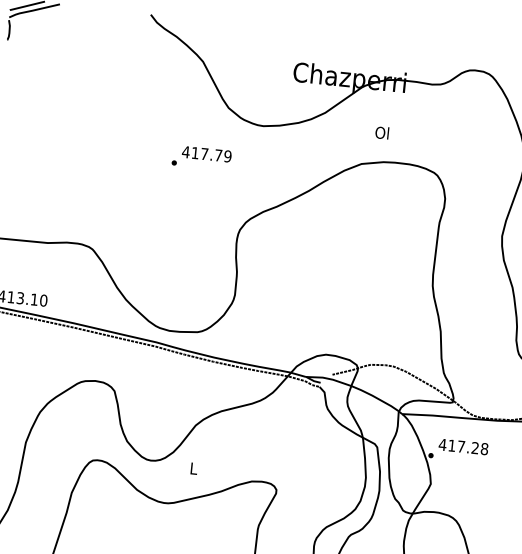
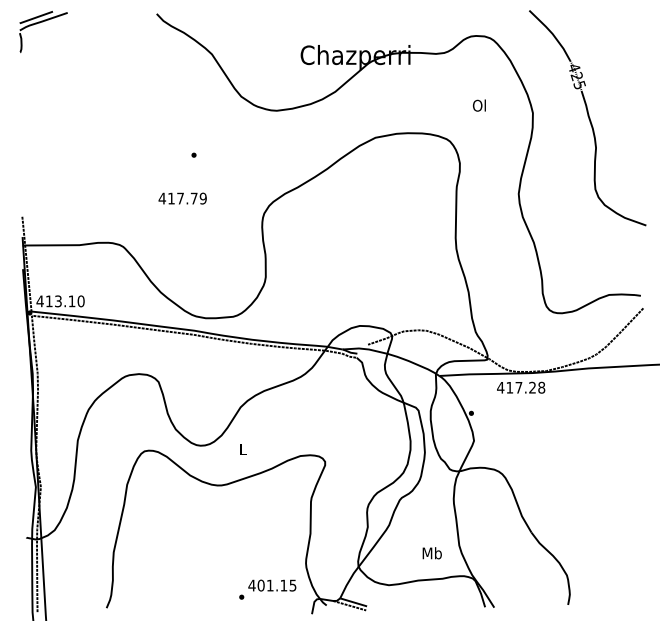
text: (382, 132) -> (479, 105), moved
text: (206, 154) -> (182, 198), moved
text: (463, 446) -> (521, 387), moved

